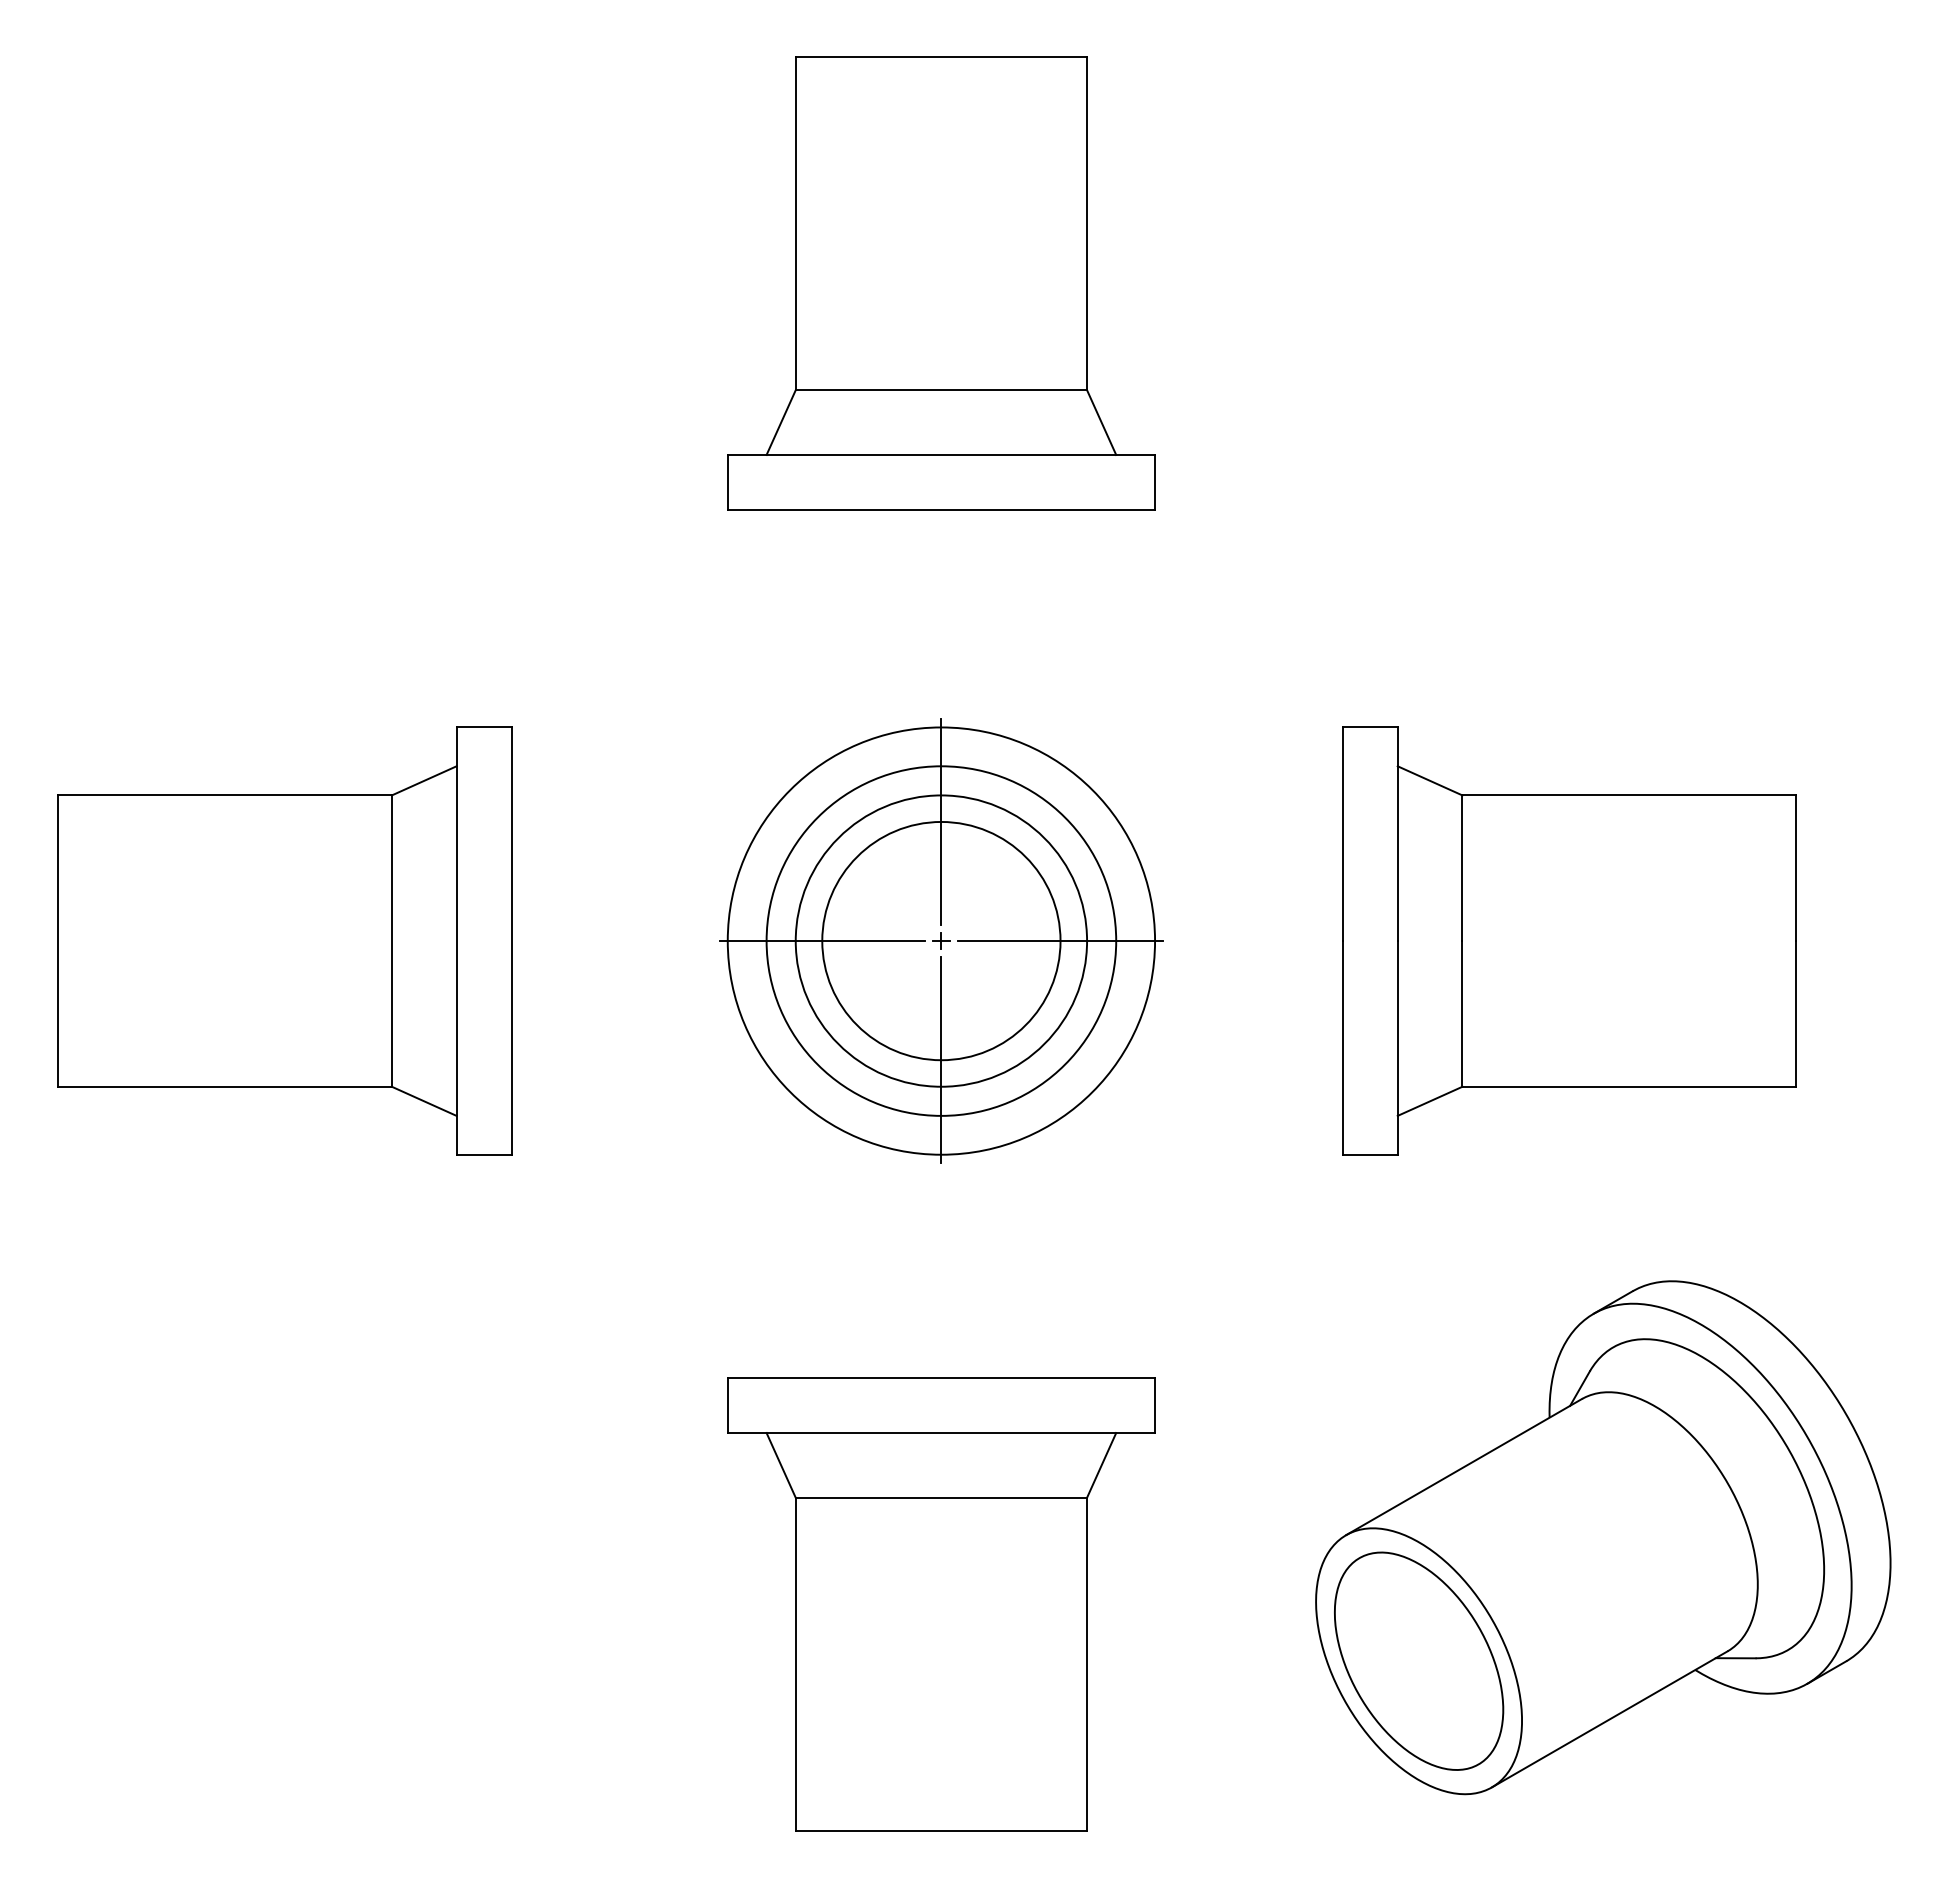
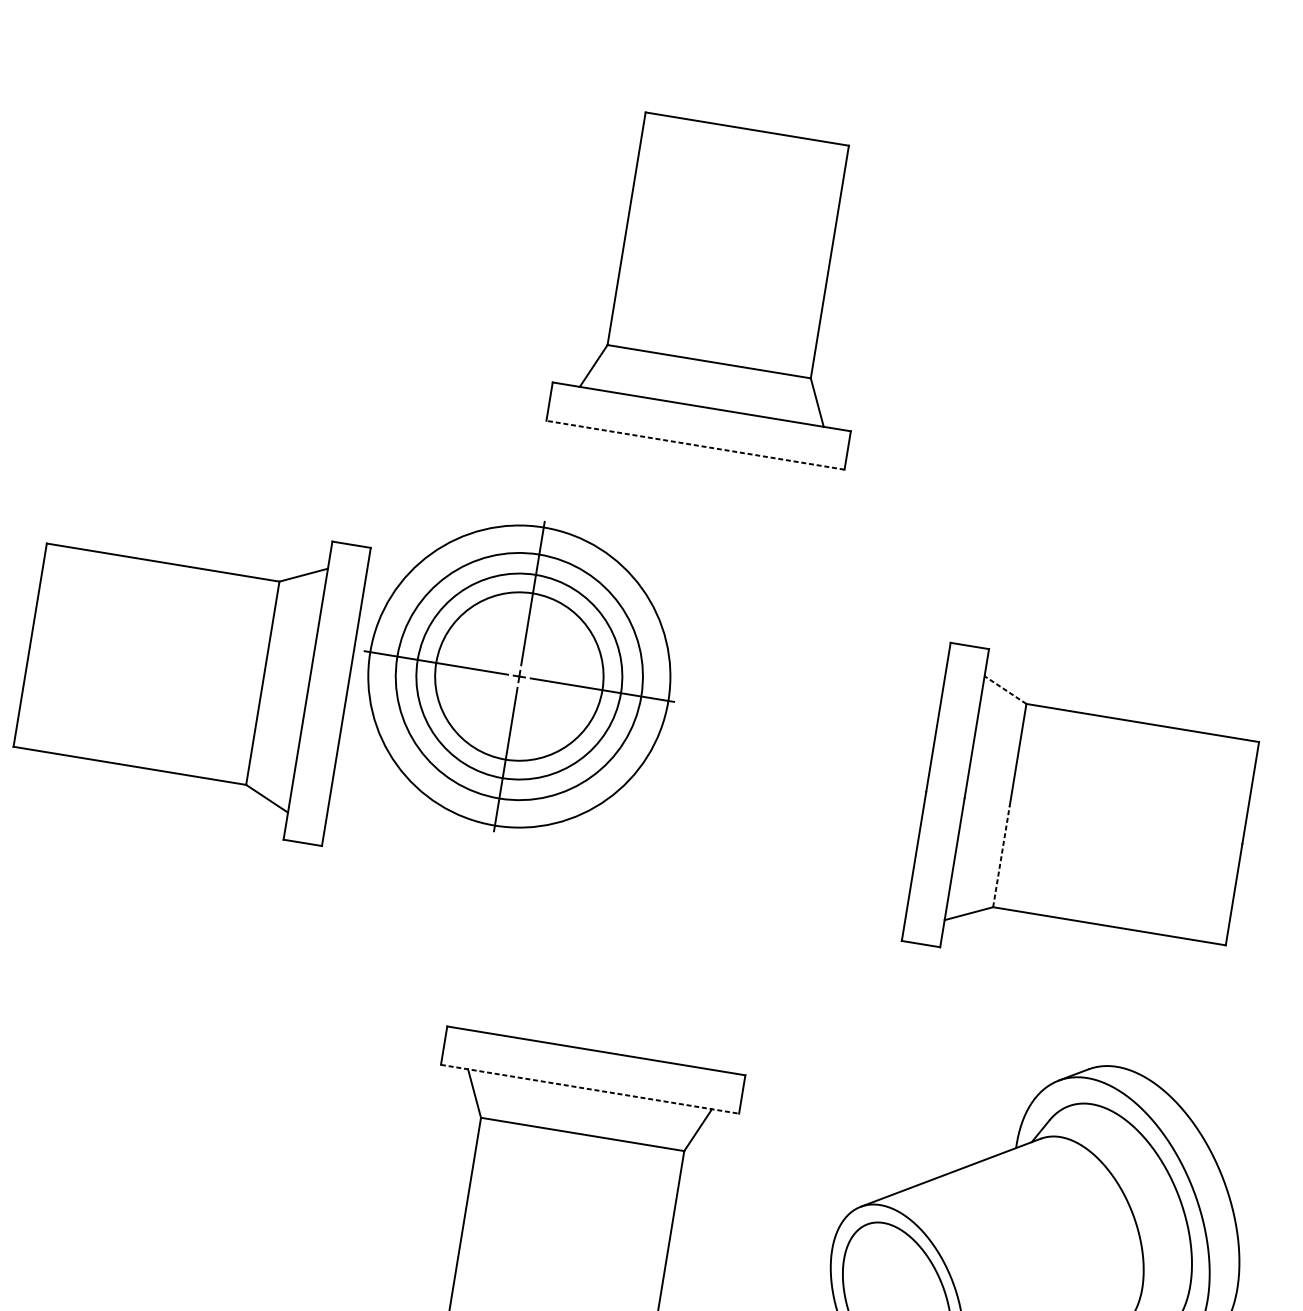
line: (941, 509) -> (695, 444), solid -> dashed
line: (1429, 780) -> (1005, 689), solid -> dashed
part: (941, 940) -> (519, 676), moved
line: (1462, 1013) -> (1001, 856), solid -> dashed
line: (941, 1433) -> (590, 1089), solid -> dashed

